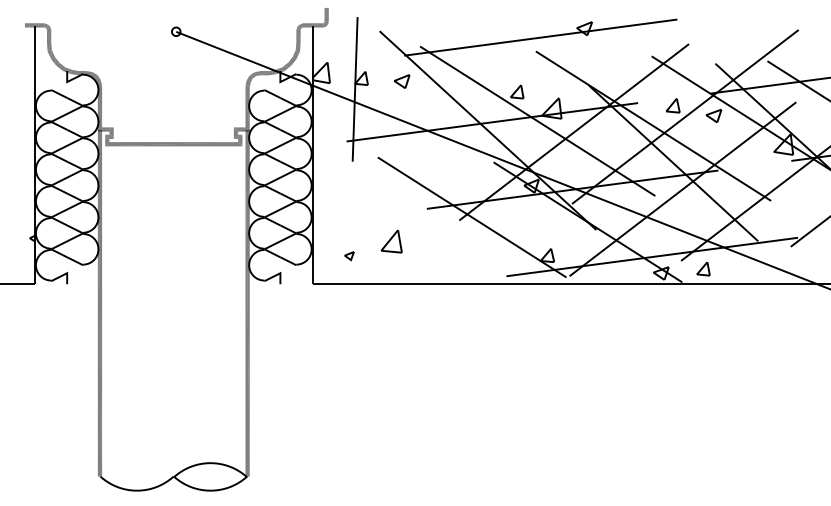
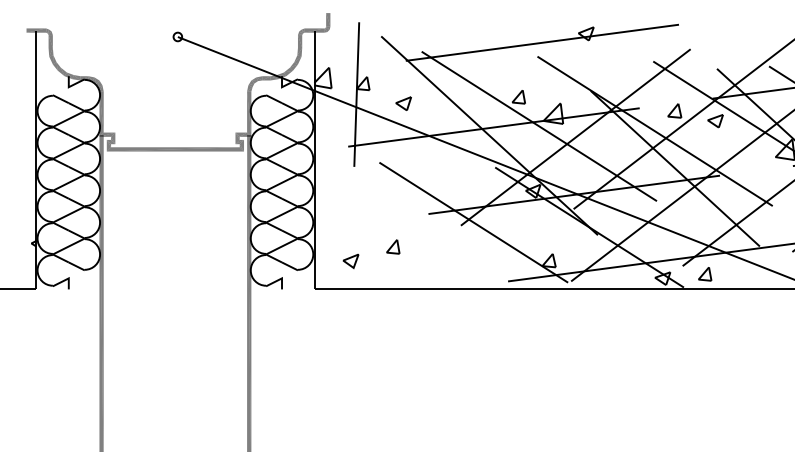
part: (402, 81) -> (404, 103), moved
part: (391, 241) -> (393, 246), size x0.62
part: (349, 255) -> (351, 260), size x1.67

